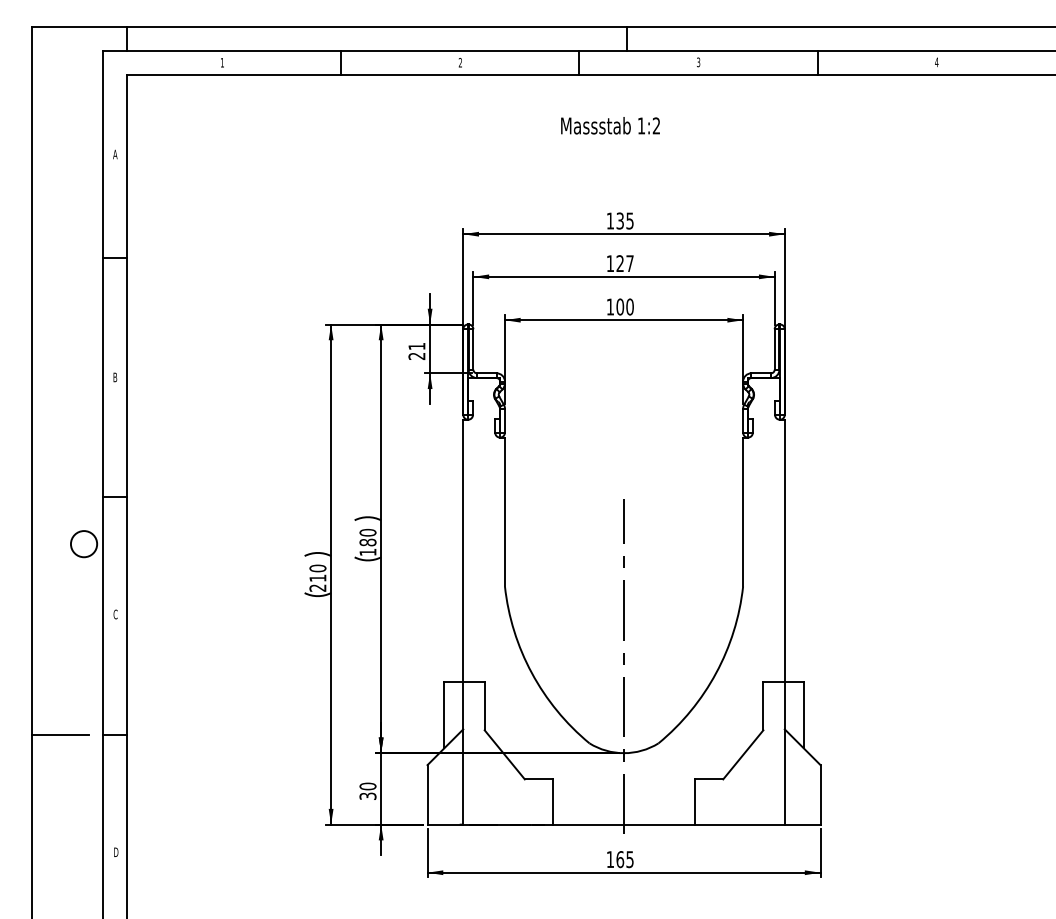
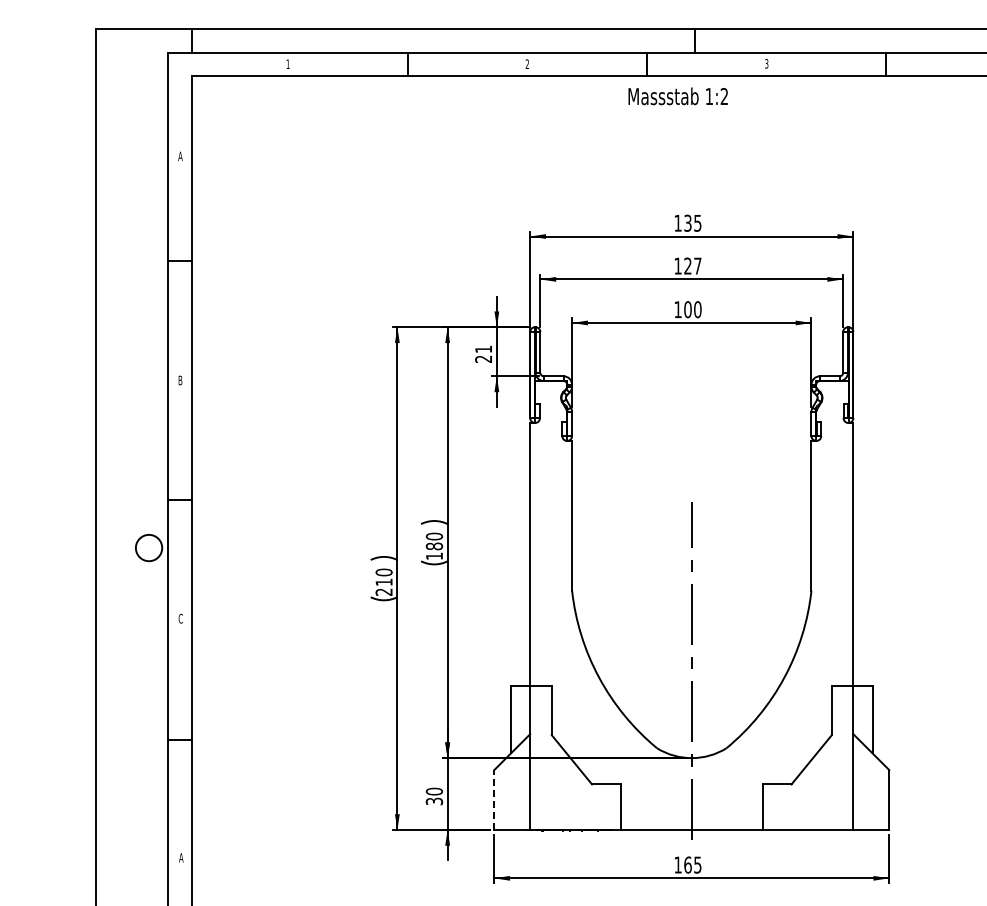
text: (610, 125) -> (678, 96), moved
line: (59, 734) -> (124, 739), removed
line: (427, 794) -> (494, 799), solid -> dashed
text: (116, 851) -> (181, 856), D -> A

